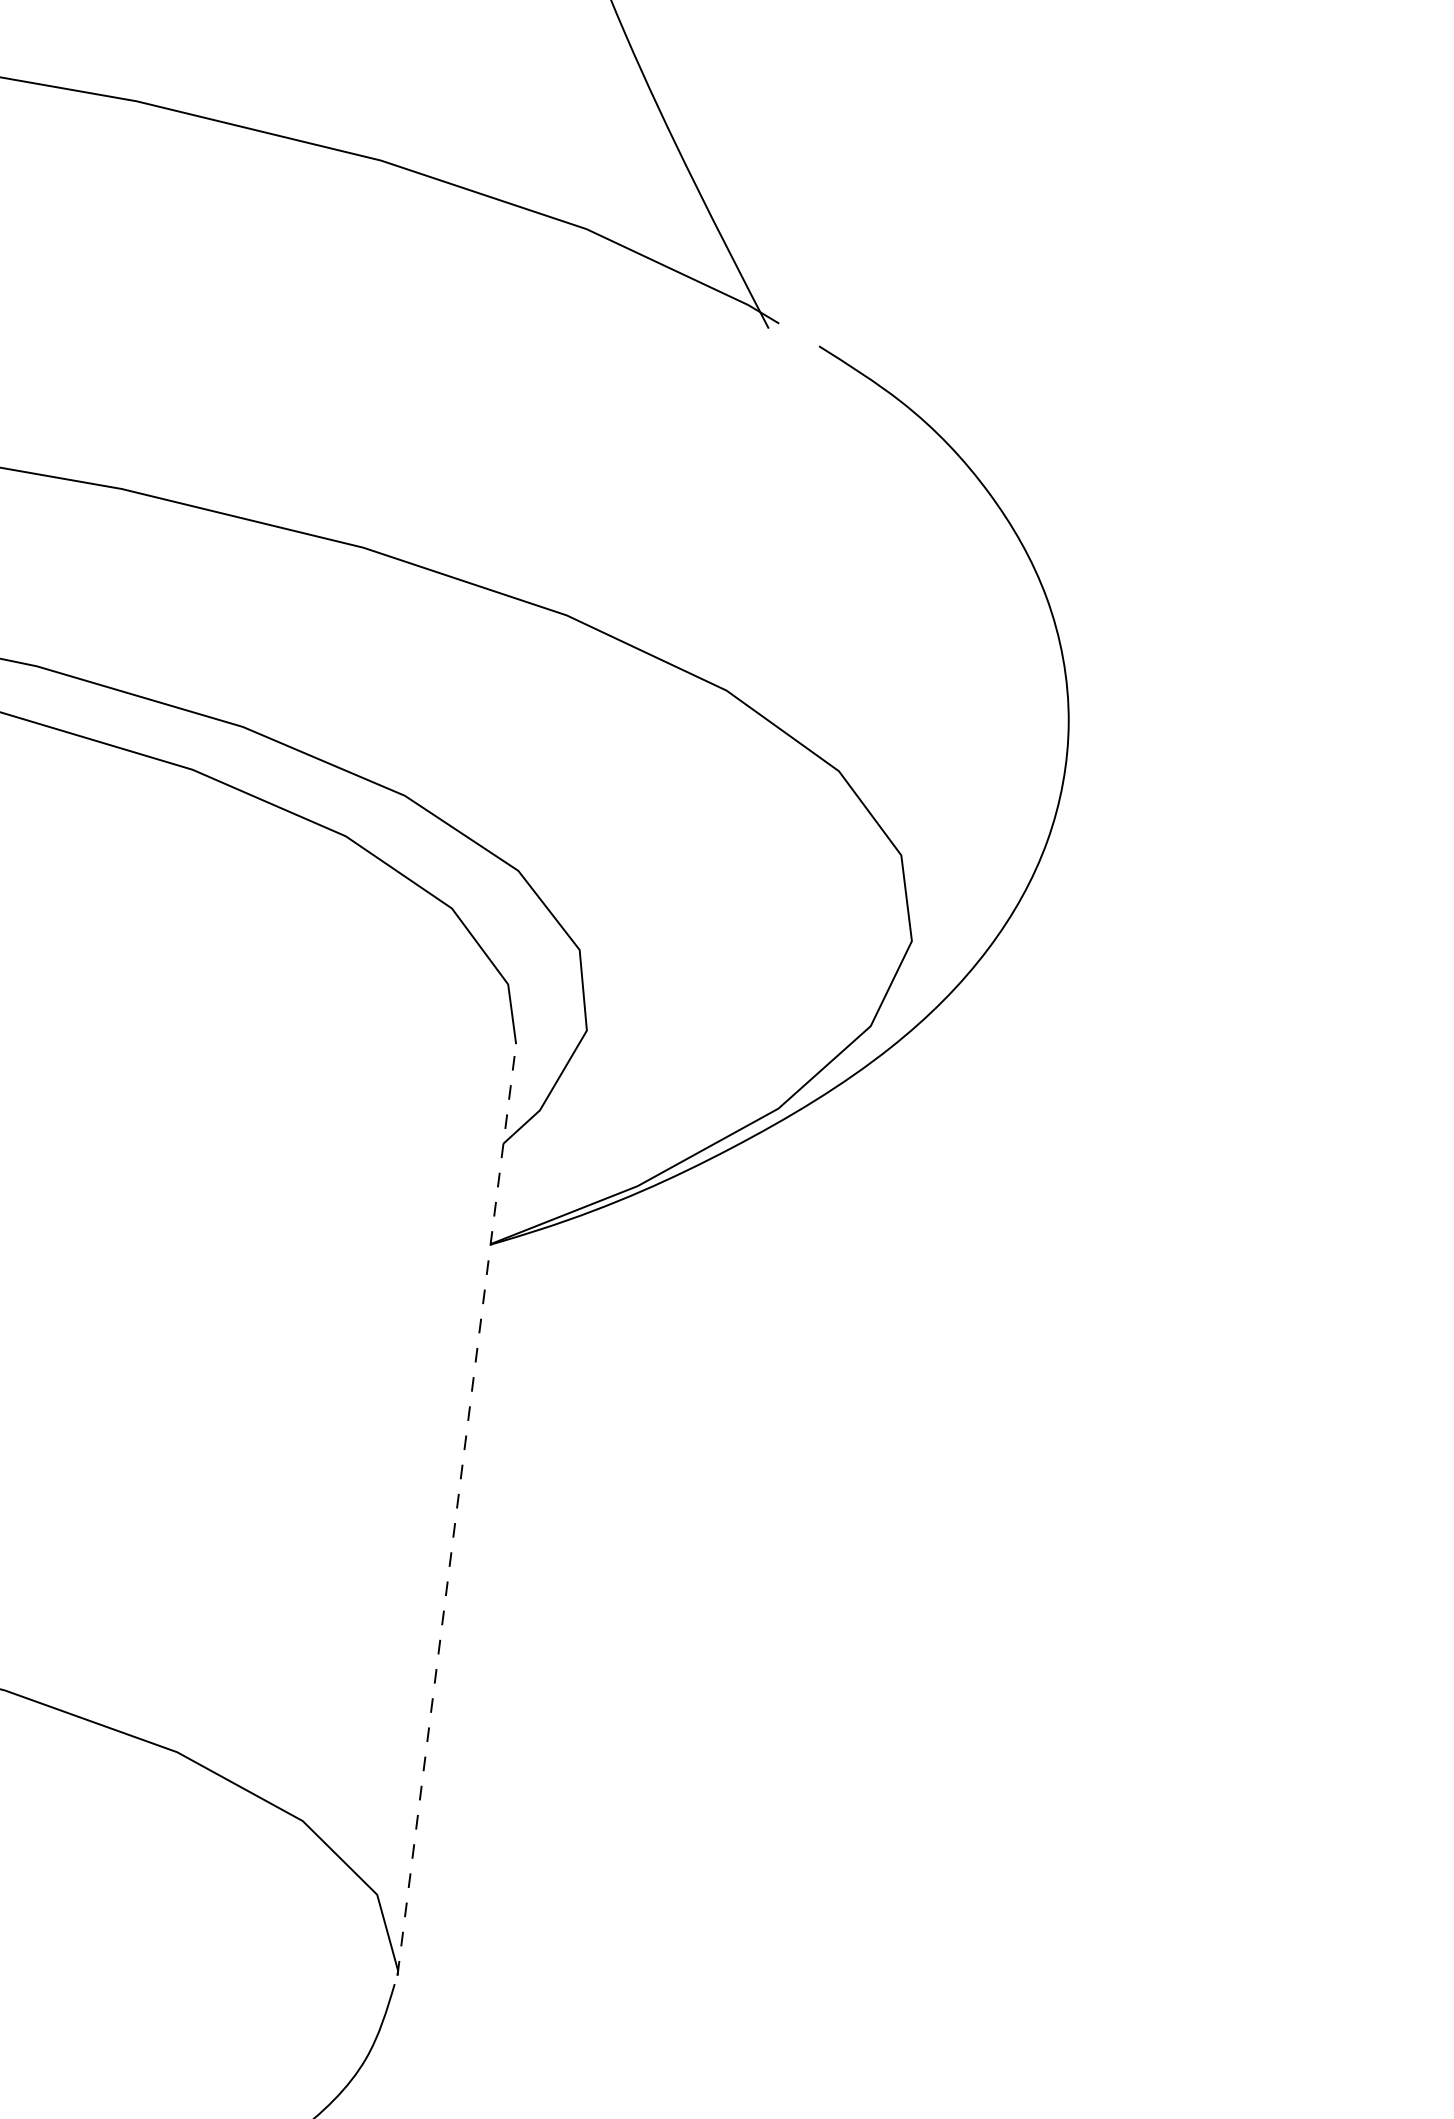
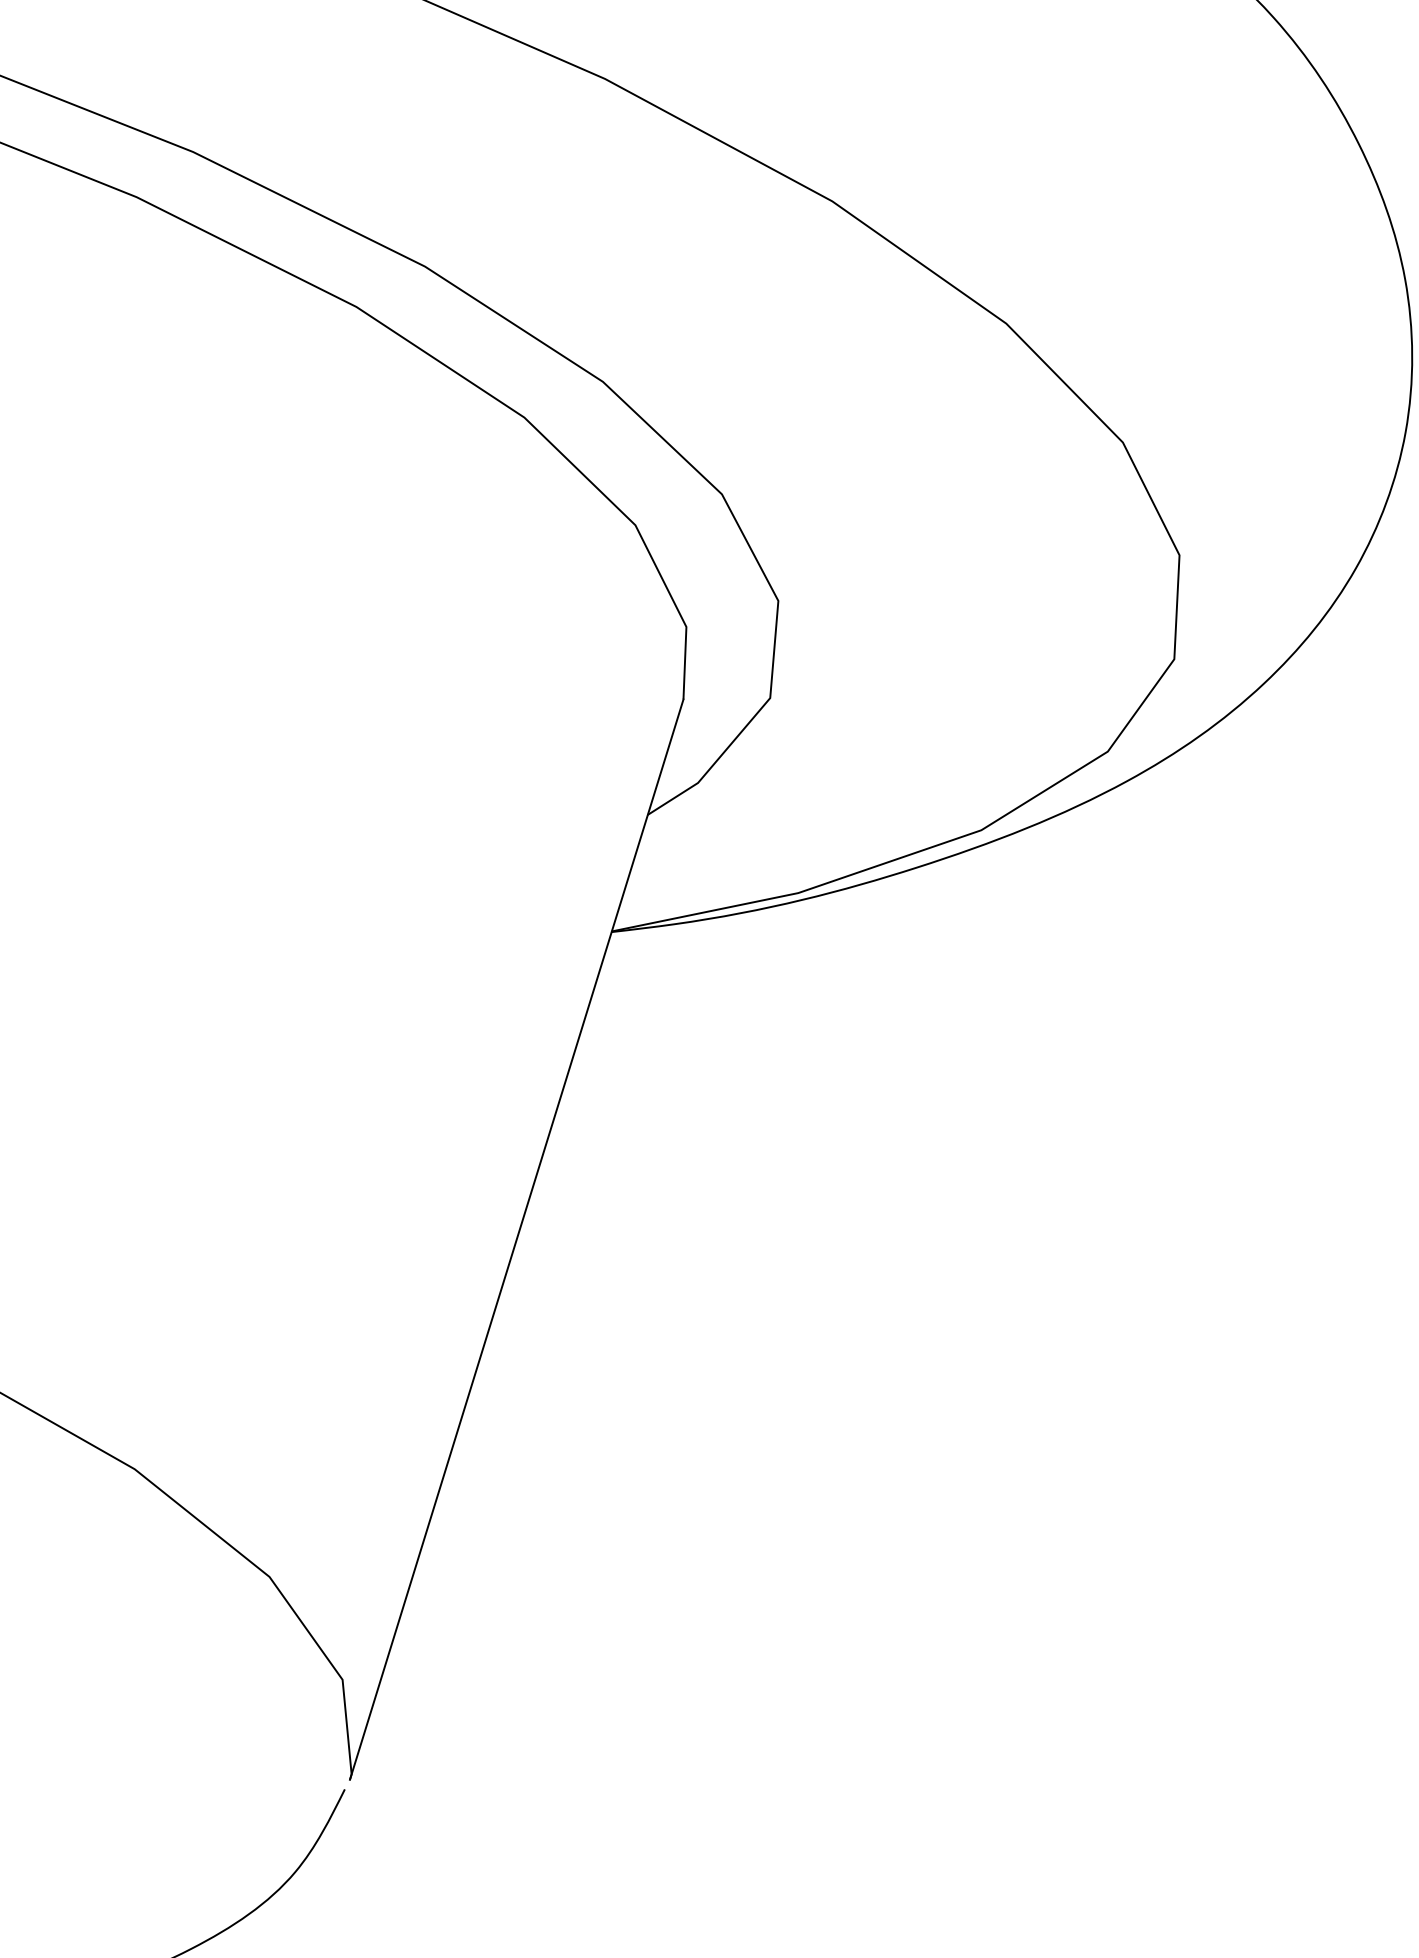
line: (456, 1509) -> (516, 1239), dashed -> solid

